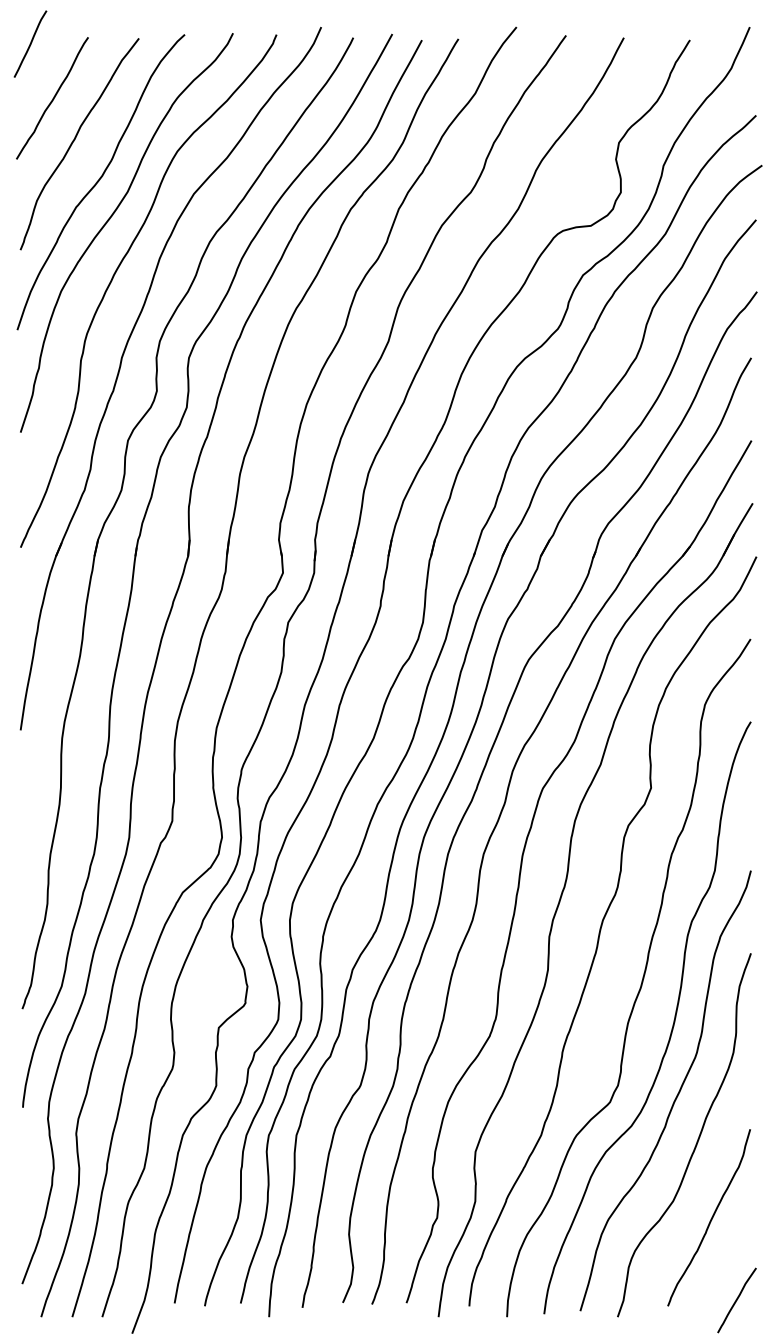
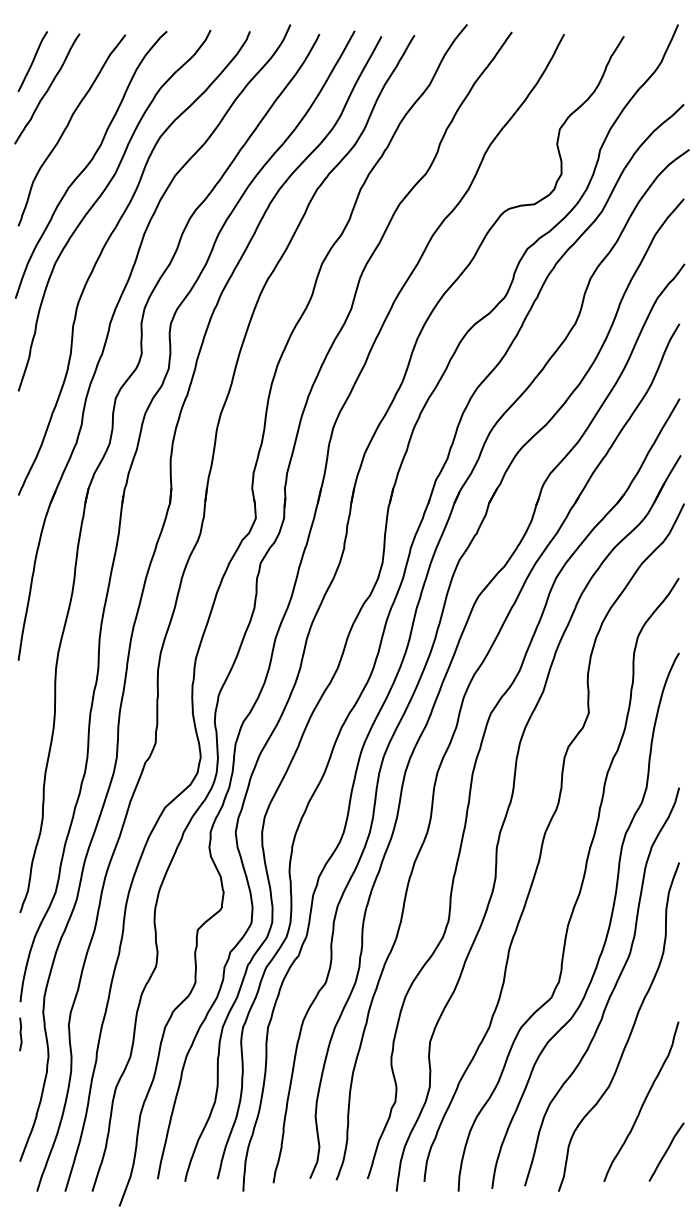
curve: (30, 43) -> (32, 61), moved
line: (22, 1142) -> (20, 1033), added
curve: (736, 1300) -> (666, 1152), moved

